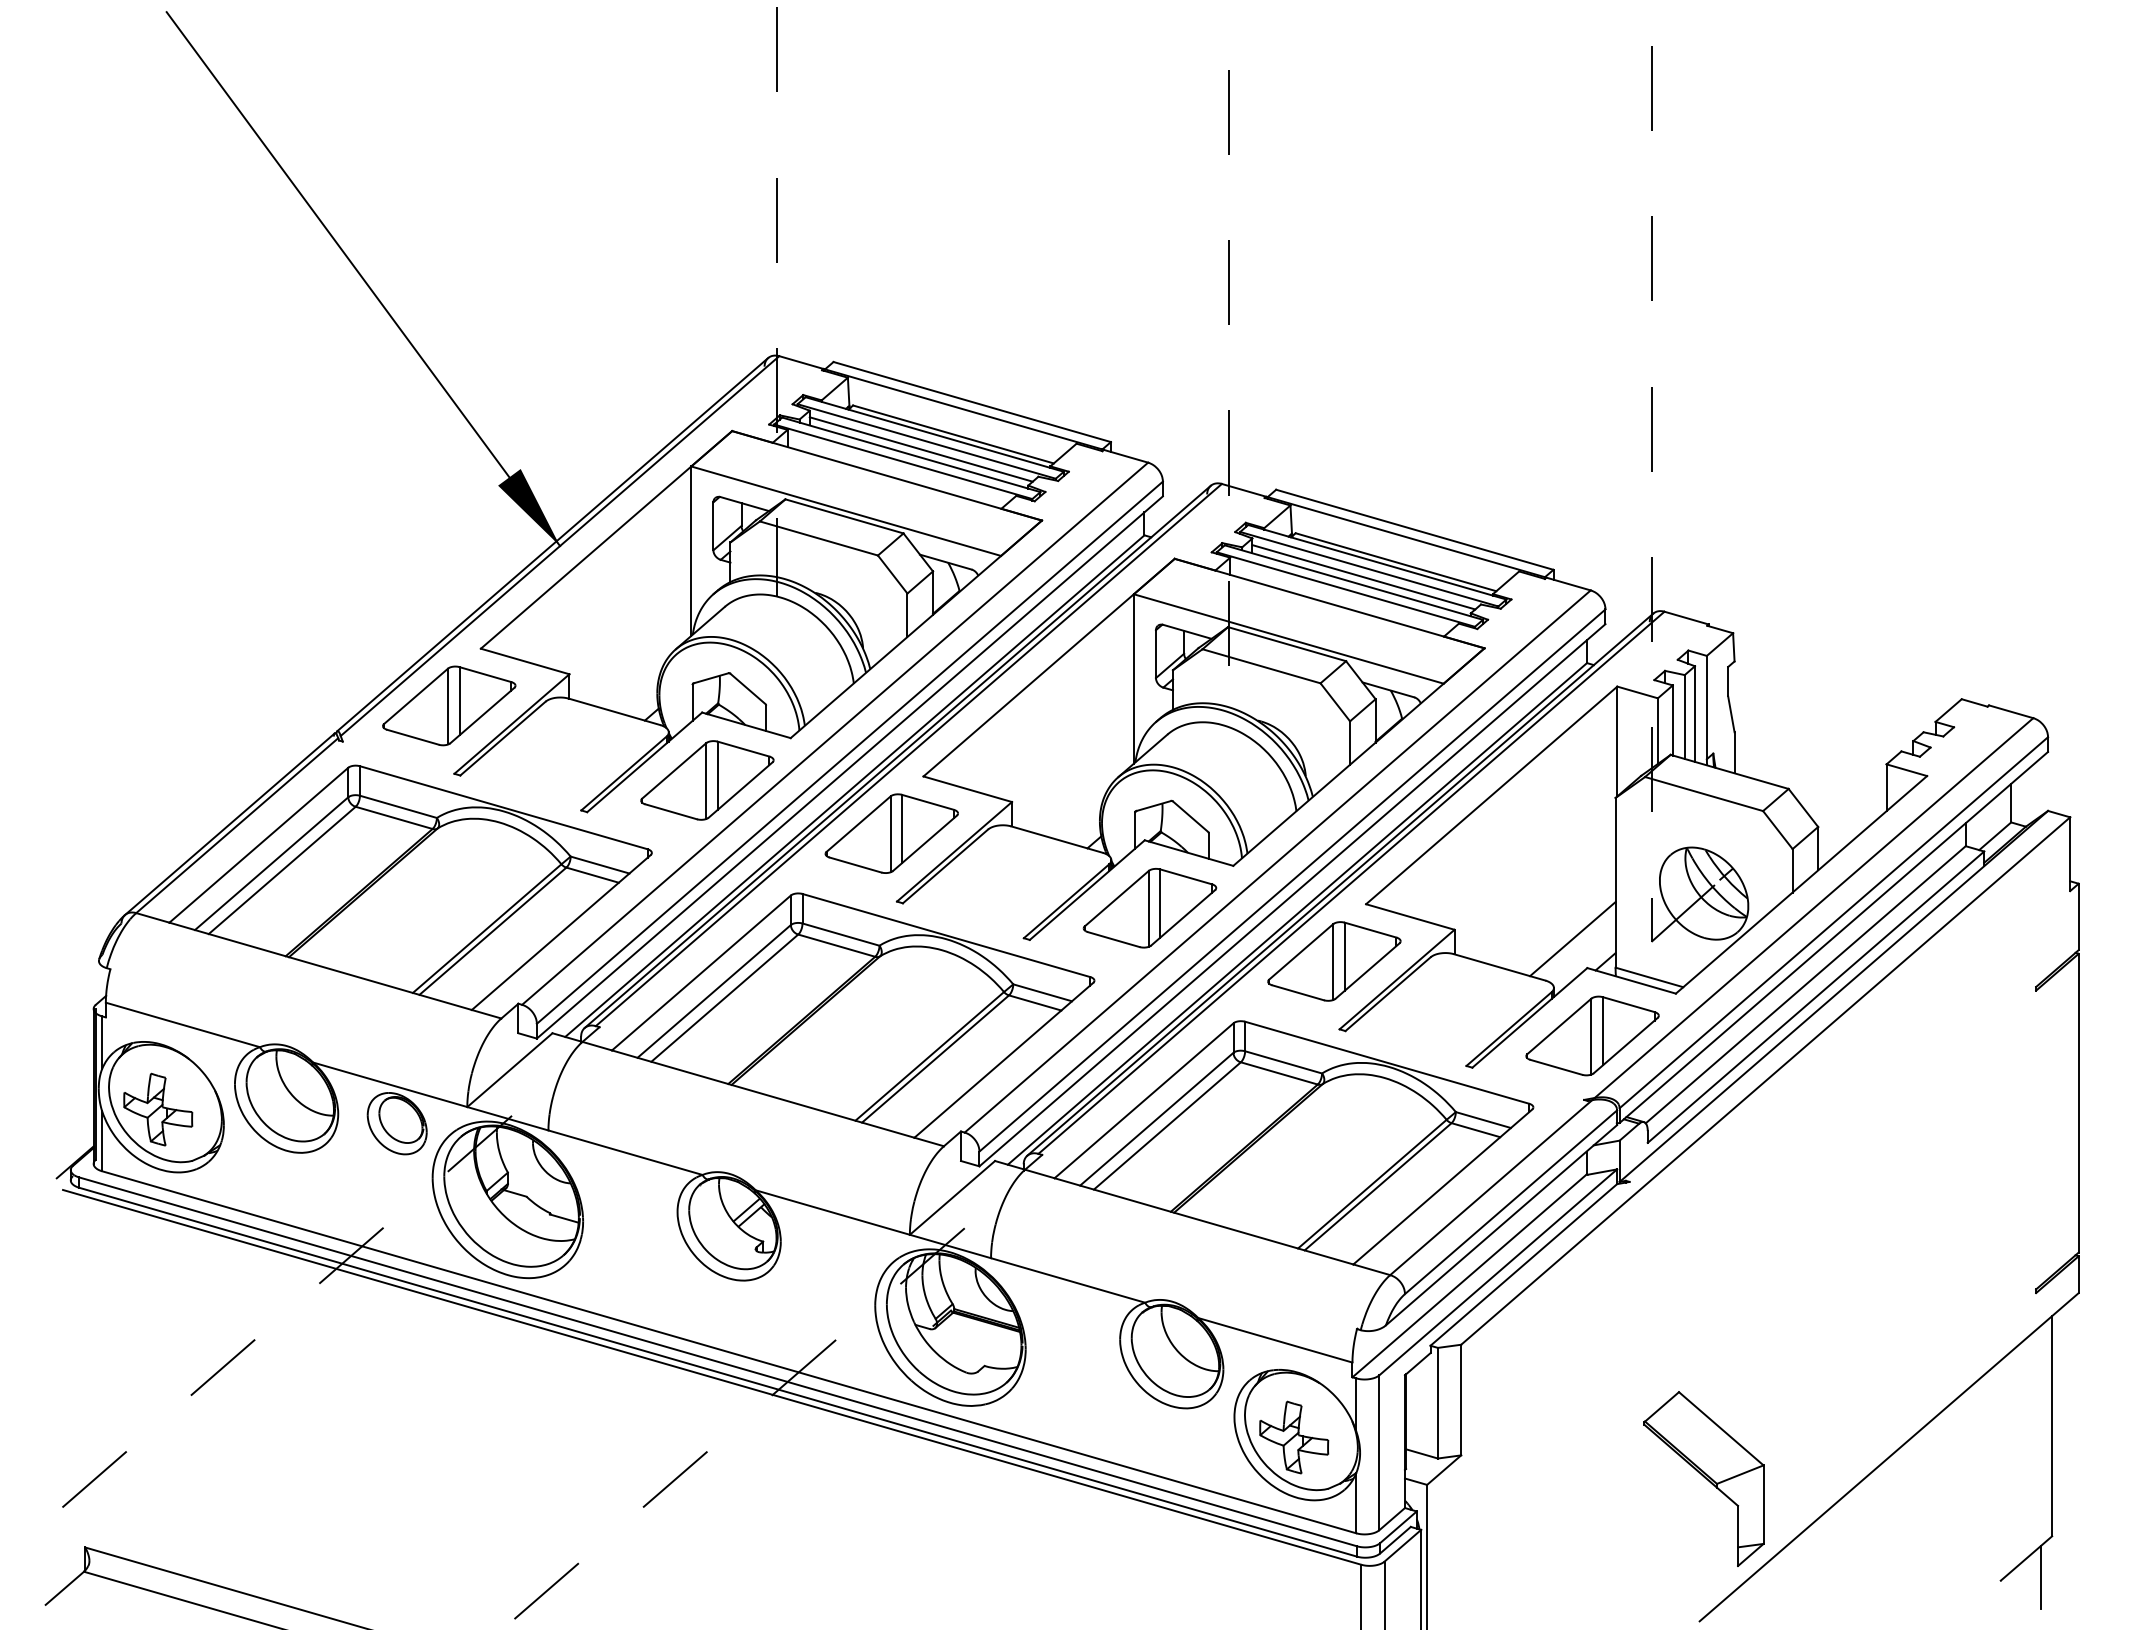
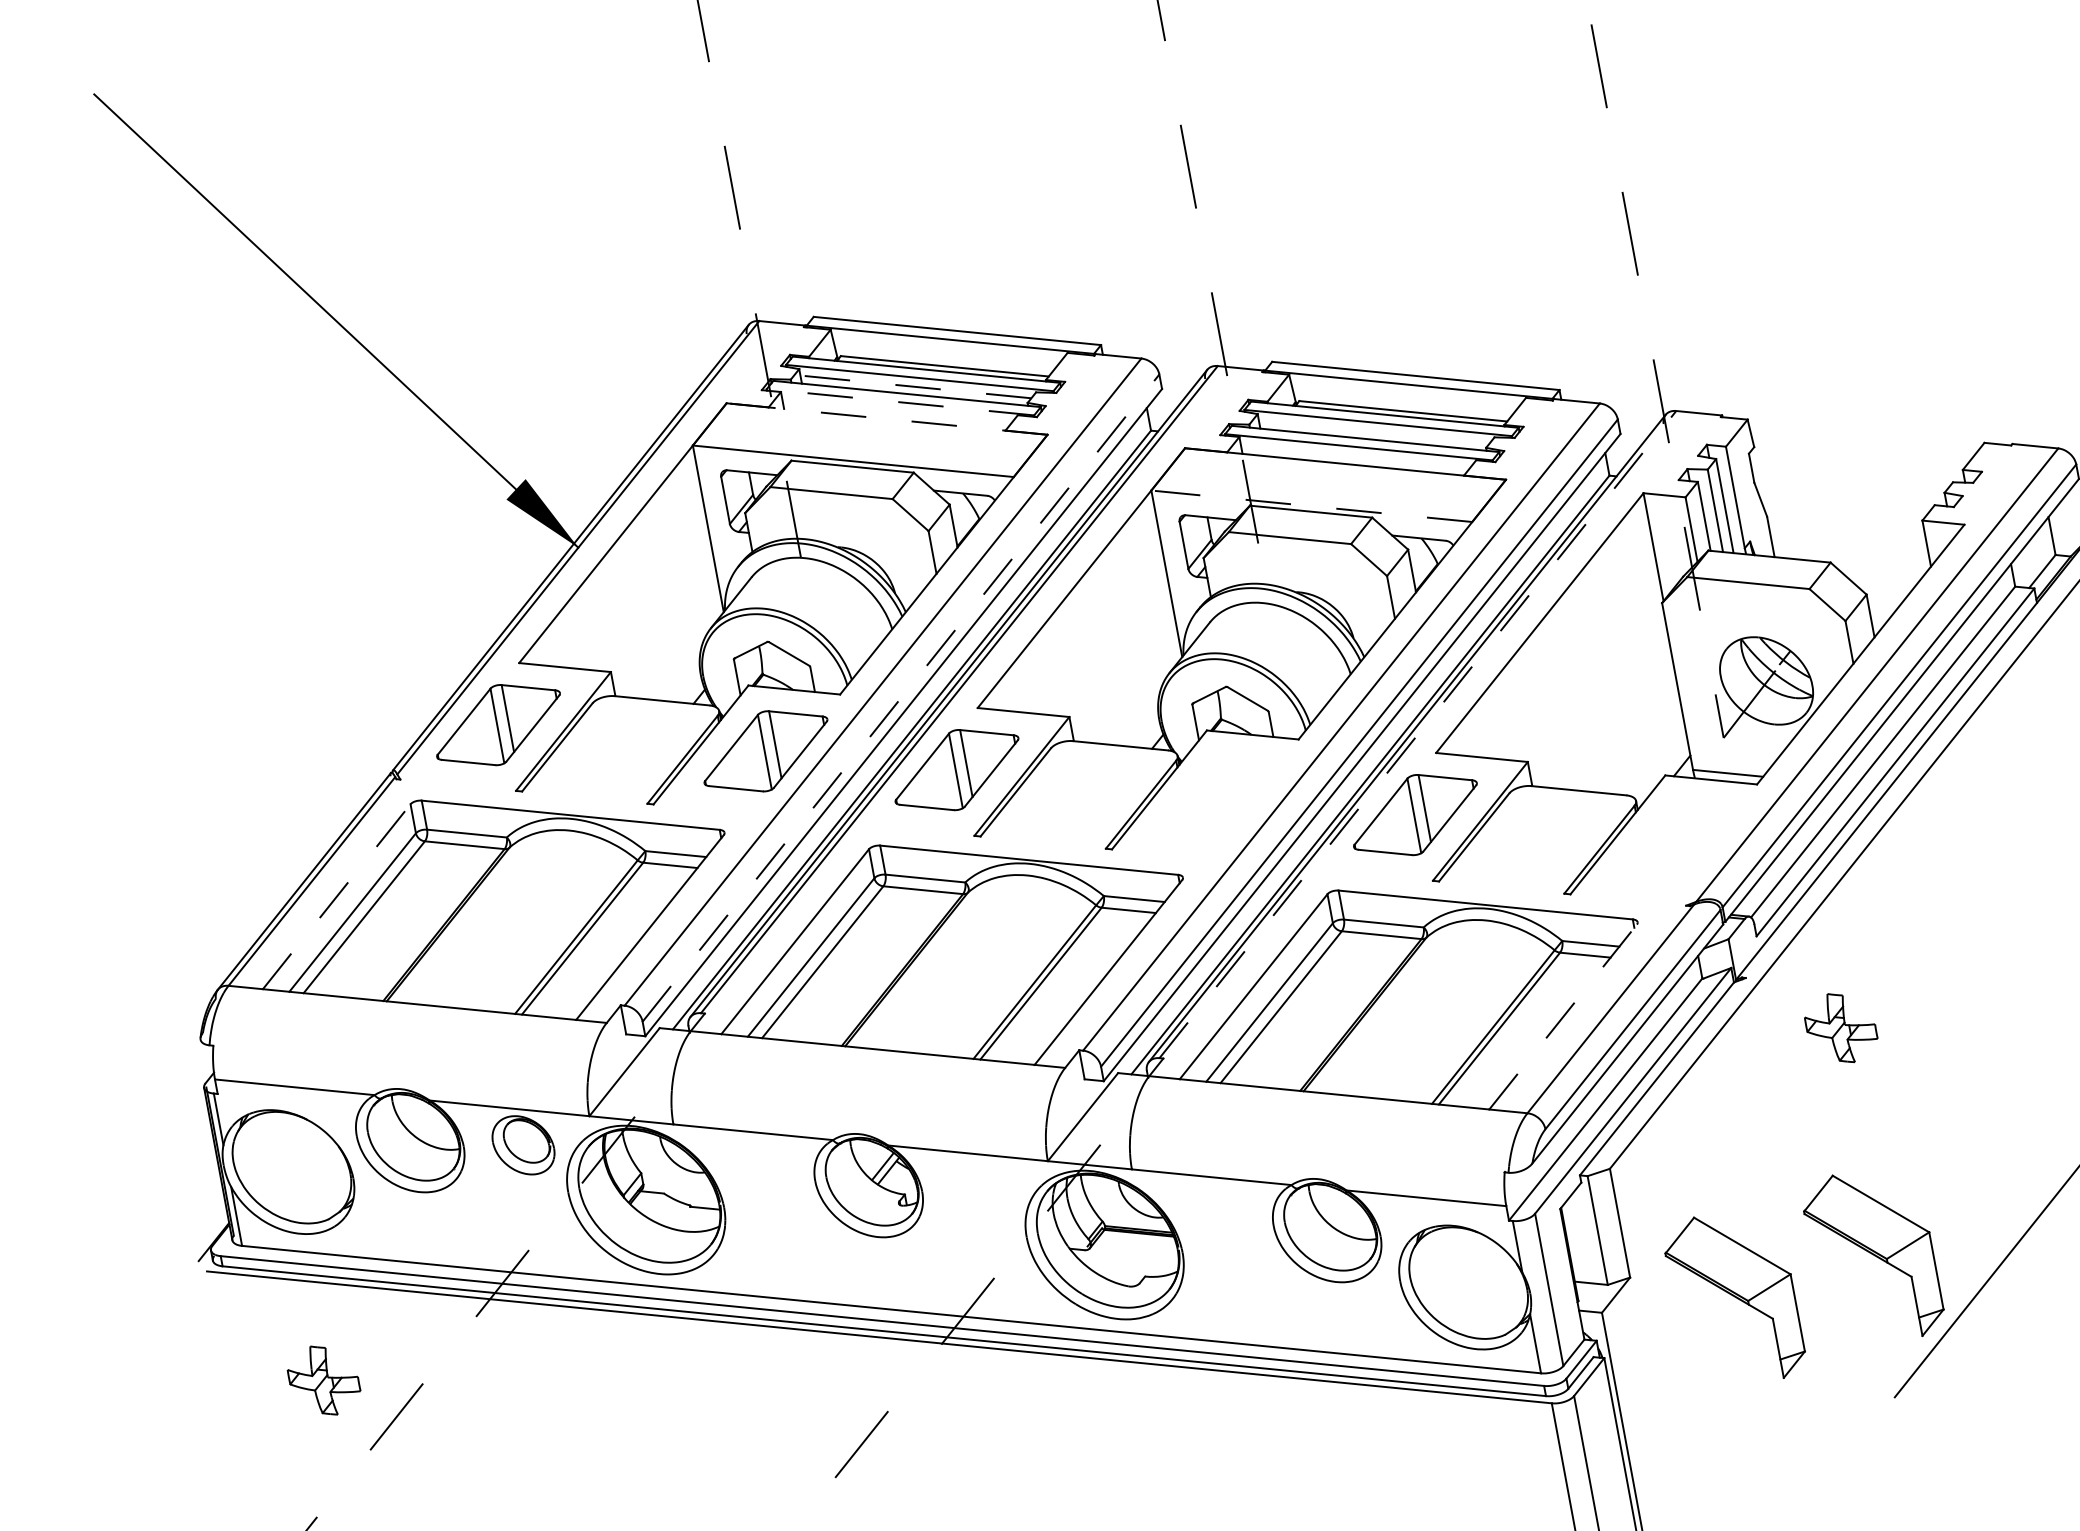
line: (920, 449) -> (915, 387), solid -> dashed
line: (902, 461) -> (899, 402), solid -> dashed
line: (886, 475) -> (886, 418), solid -> dashed
line: (1363, 577) -> (1374, 432), removed
line: (1288, 638) -> (1311, 505), solid -> dashed
line: (850, 752) -> (901, 697), solid -> dashed
line: (259, 844) -> (337, 895), solid -> dashed
line: (1351, 882) -> (1417, 734), solid -> dashed
part: (1149, 908) -> (1223, 796), removed
line: (1572, 939) -> (1645, 750), removed
part: (1592, 1035) -> (1682, 840), removed
part: (158, 1109) -> (324, 1380), moved
line: (1443, 1186) -> (1563, 1016), solid -> dashed
part: (1294, 1437) -> (1841, 1028), moved
part: (1559, 1494) -> (1733, 1298), added

